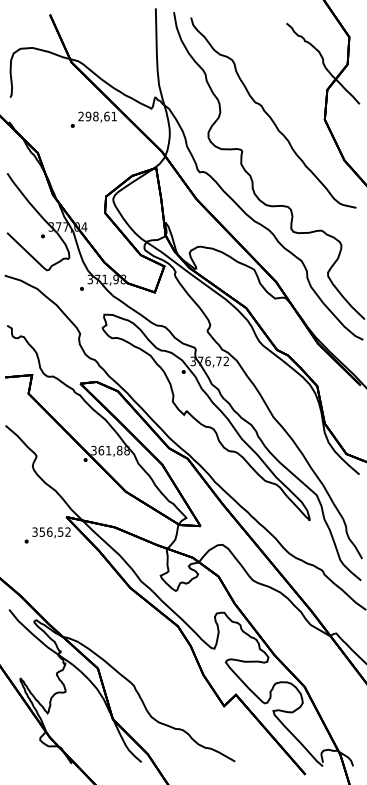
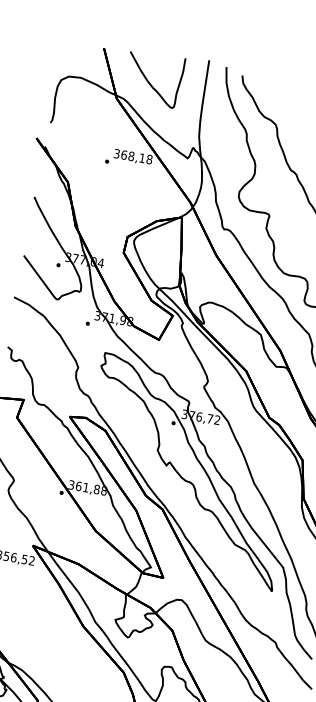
curve: (100, 39) -> (149, 81), added
text: (97, 116) -> (133, 156), 298,61 -> 368,18

